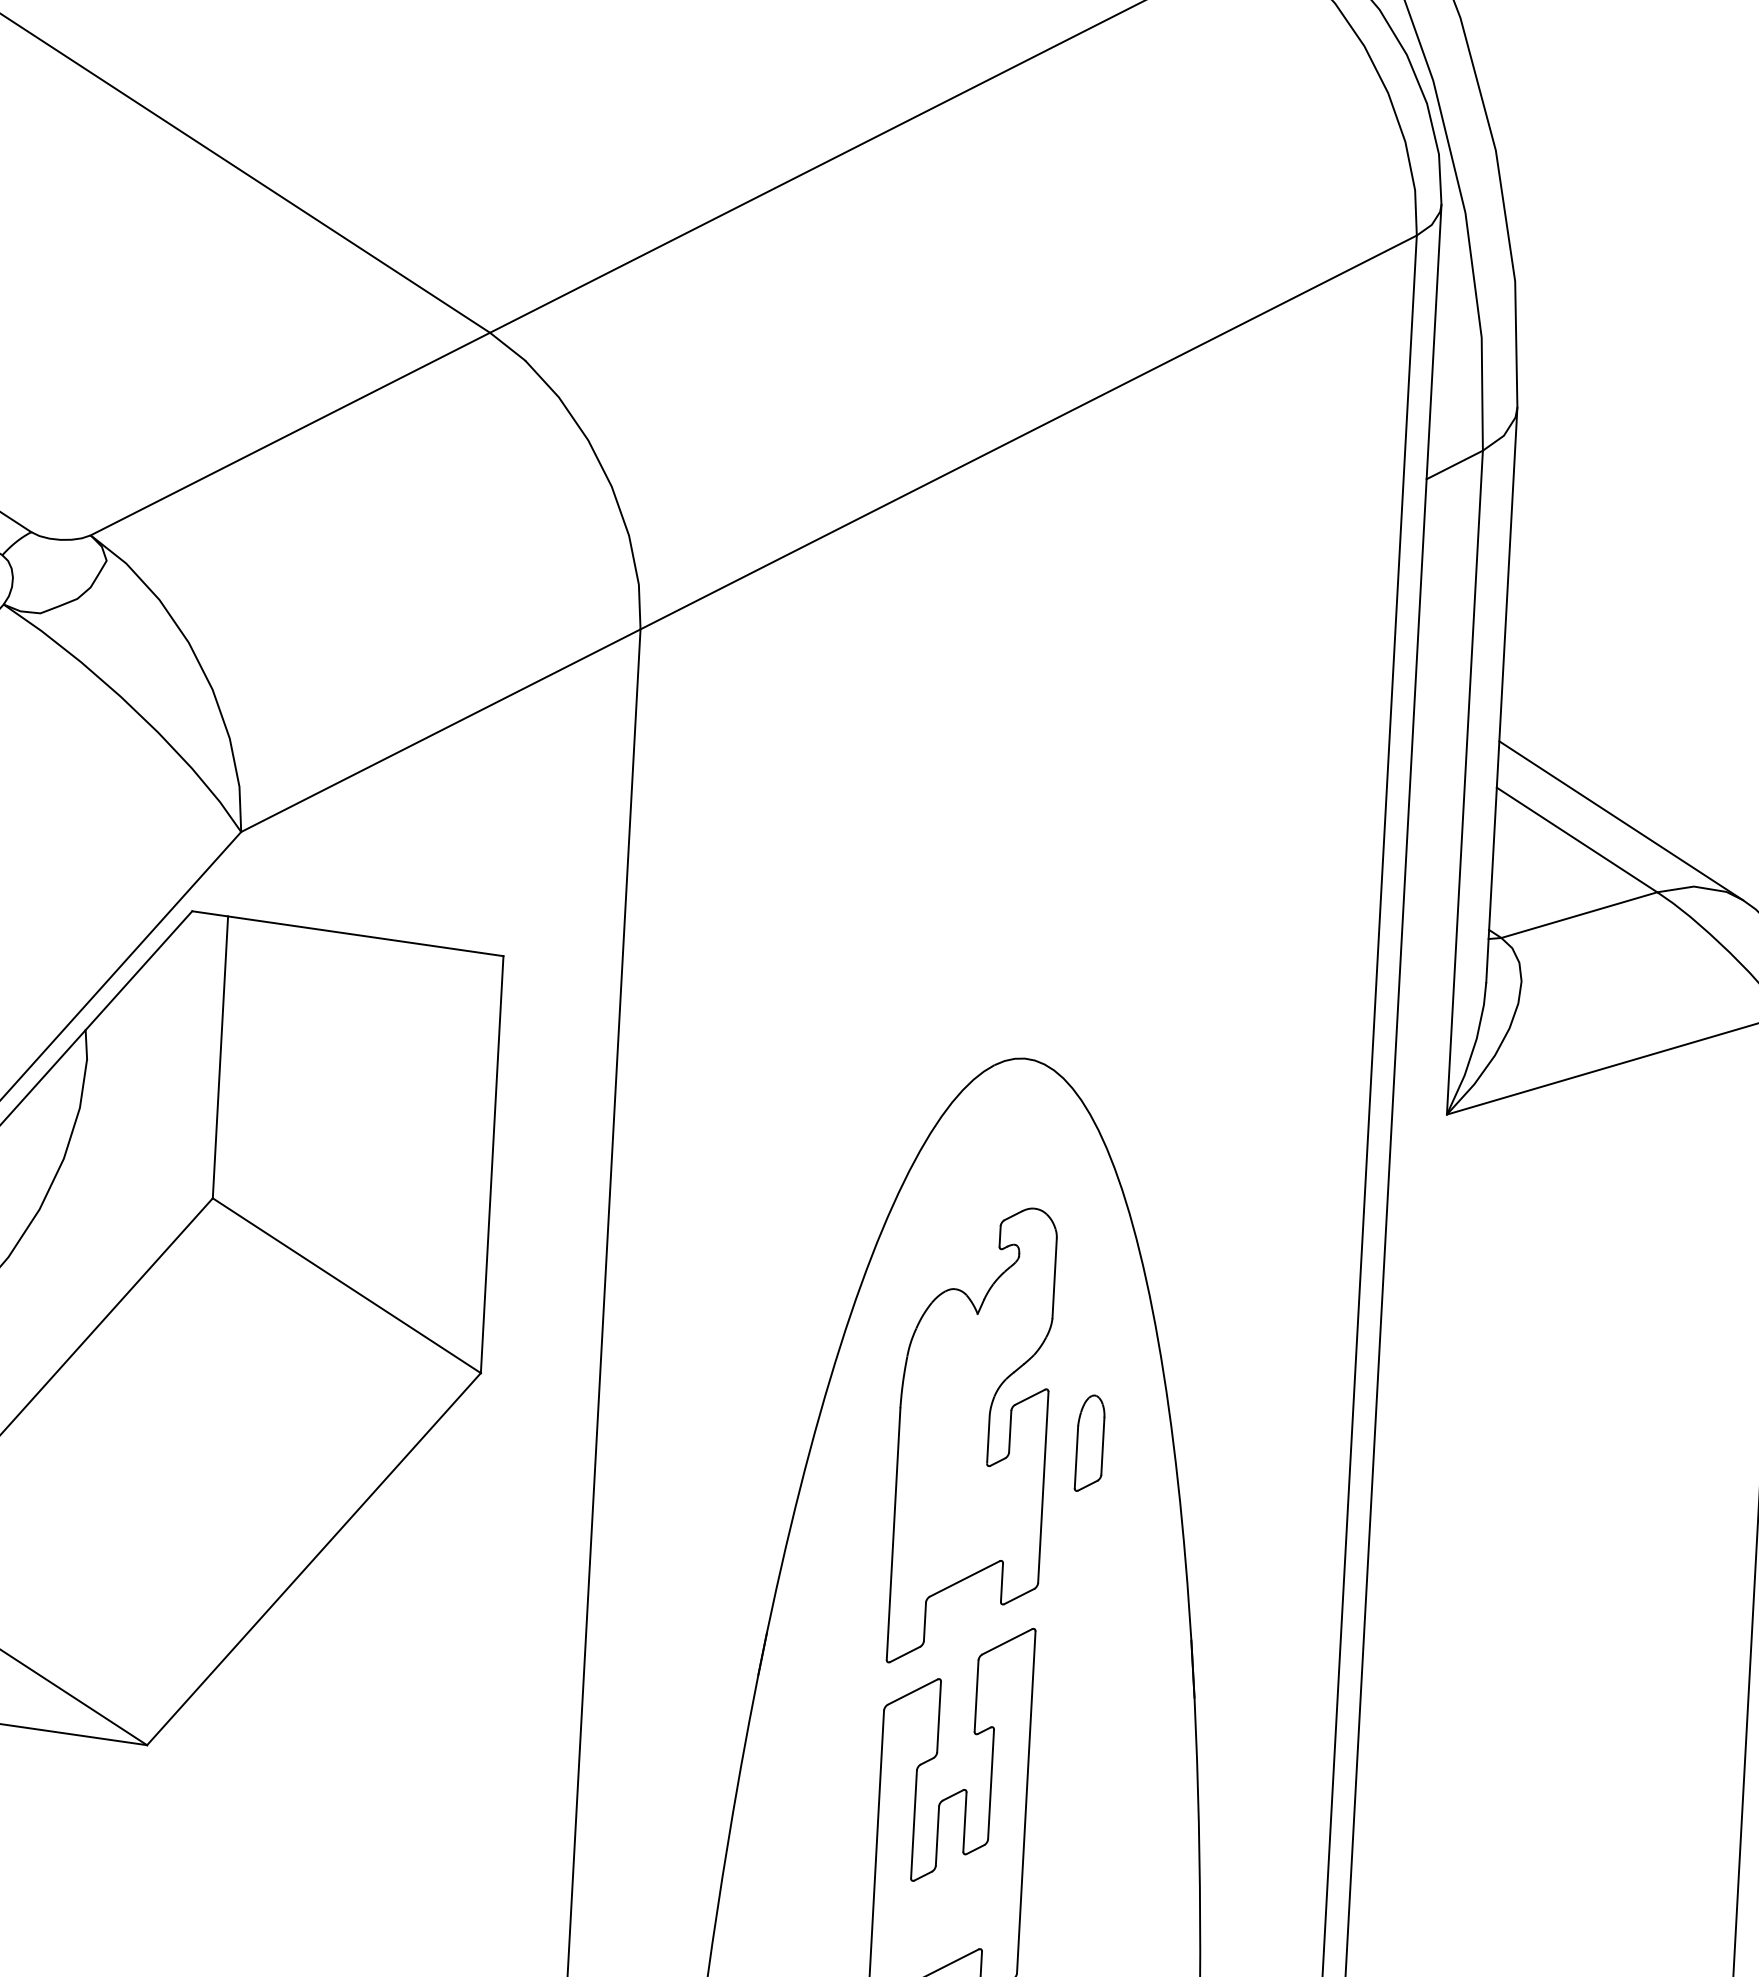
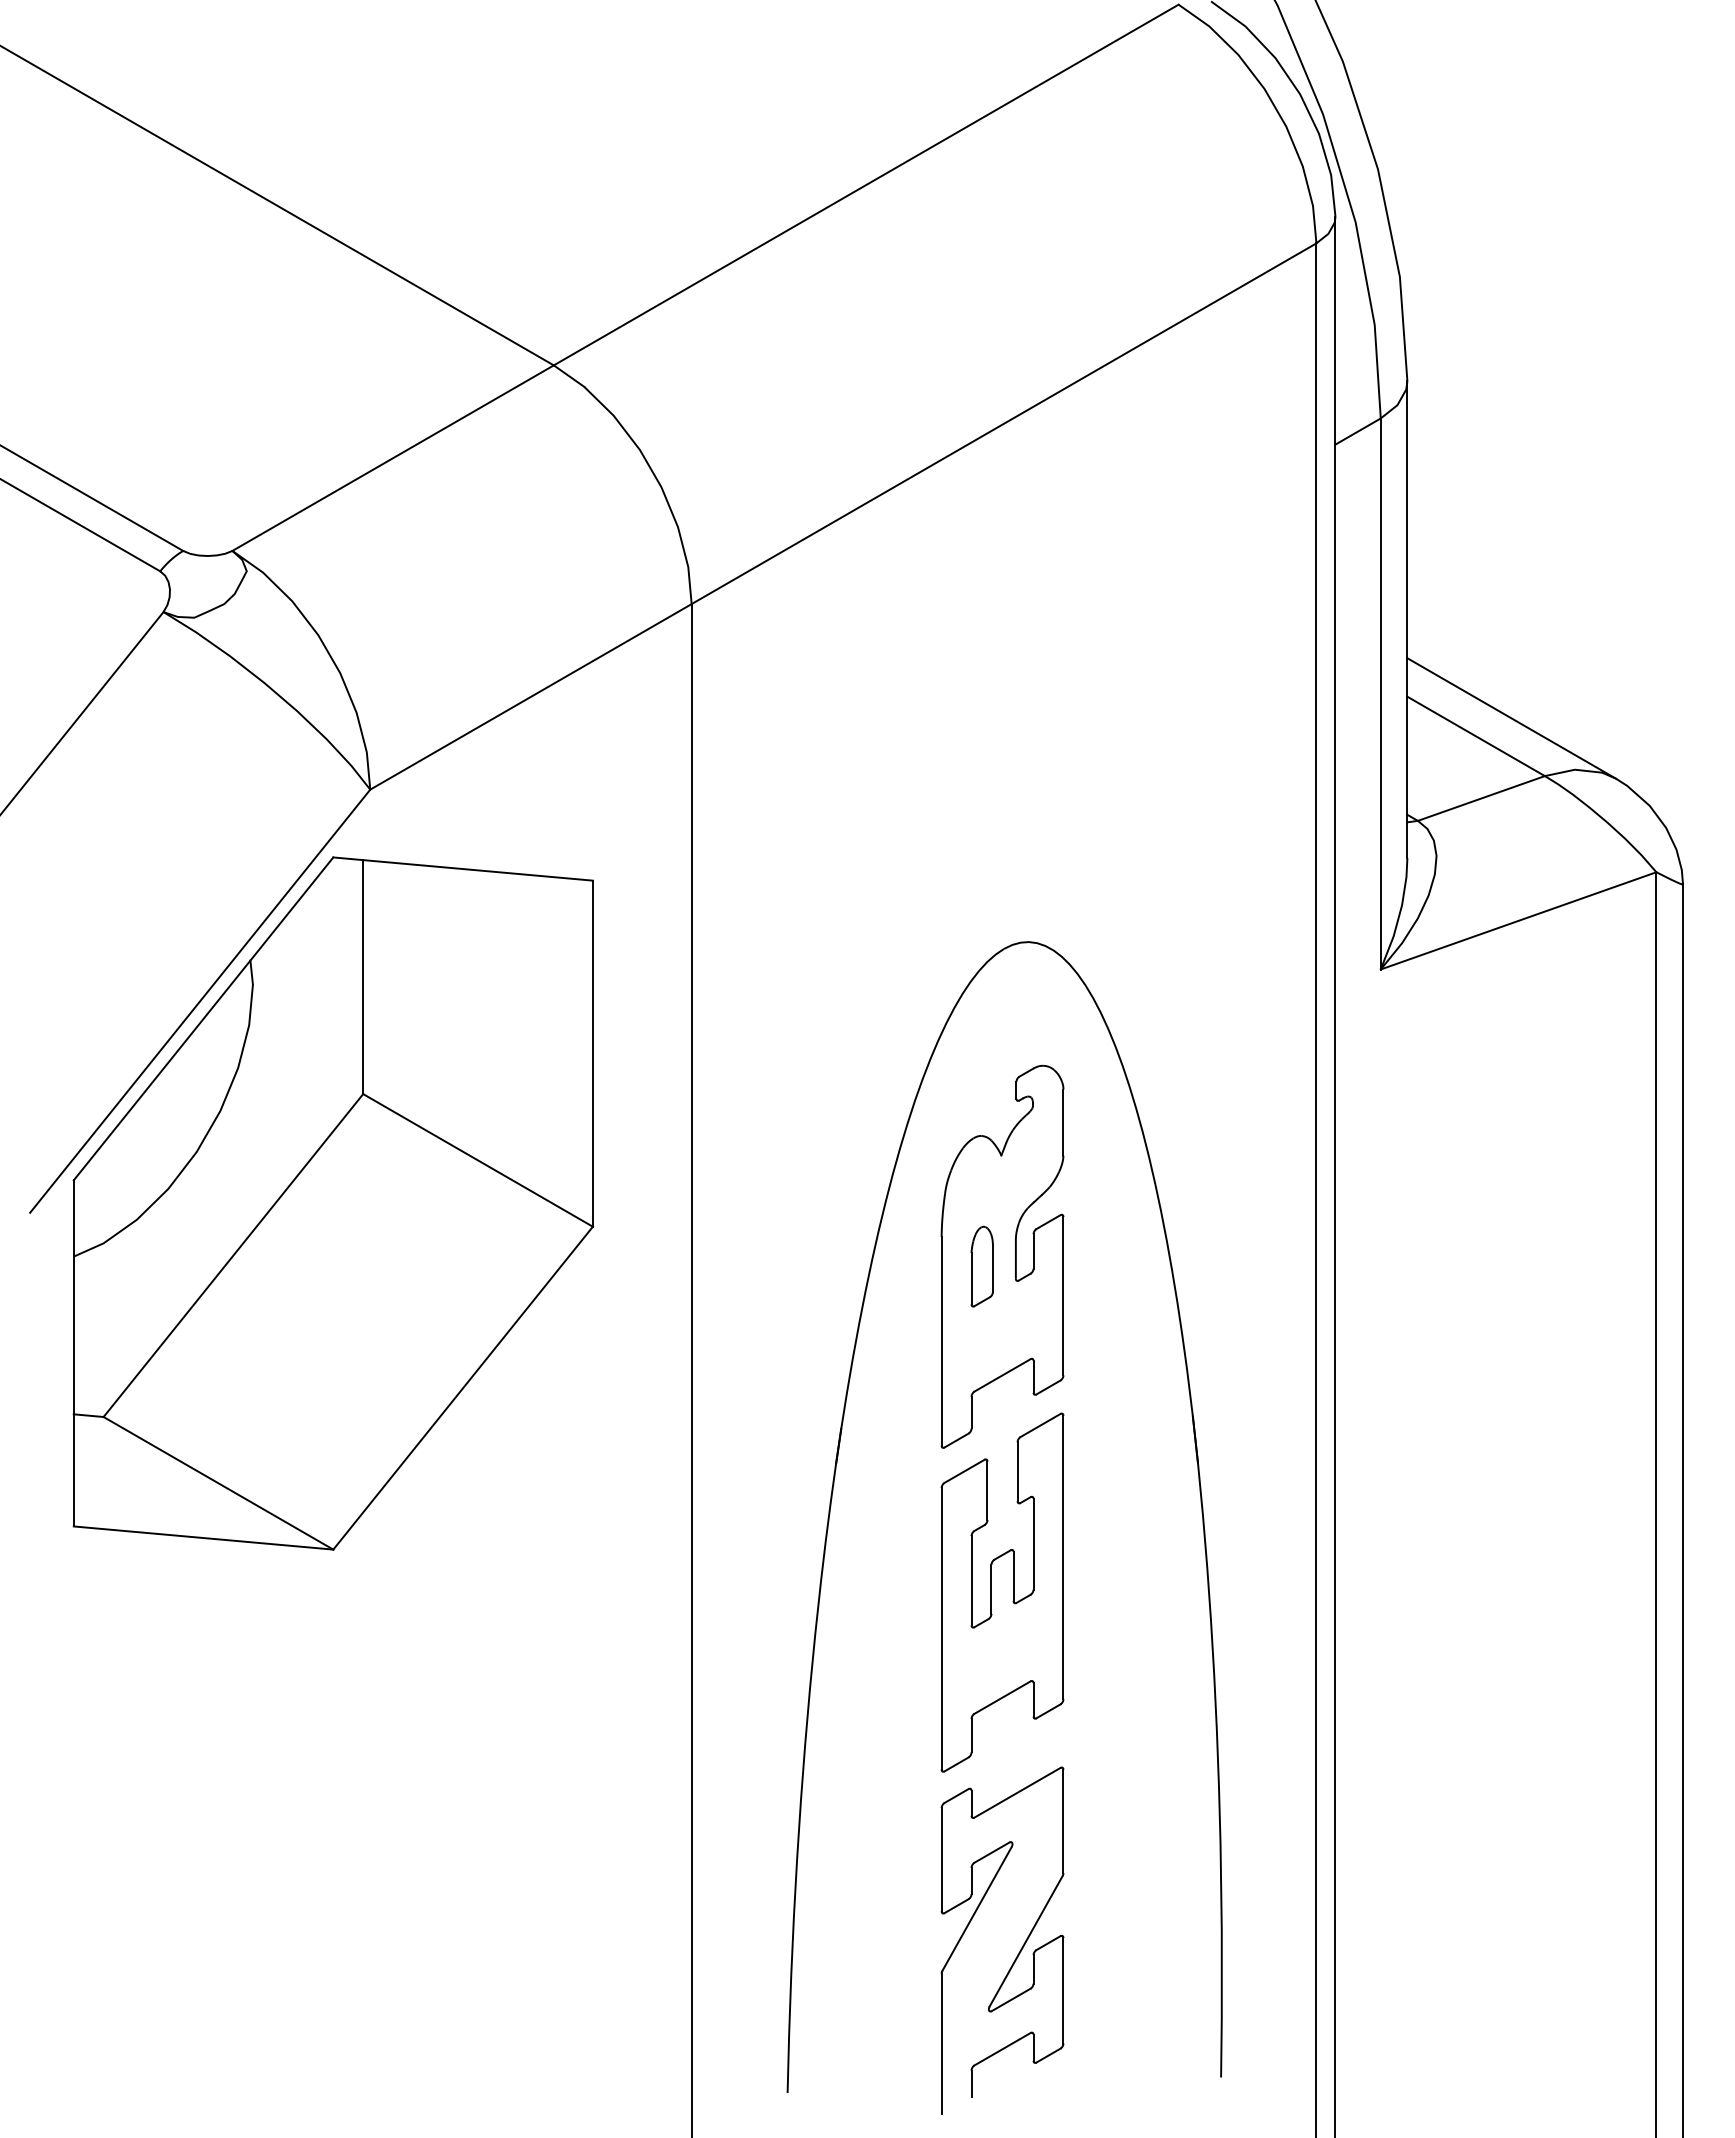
part: (1089, 1443) -> (981, 1266), moved

